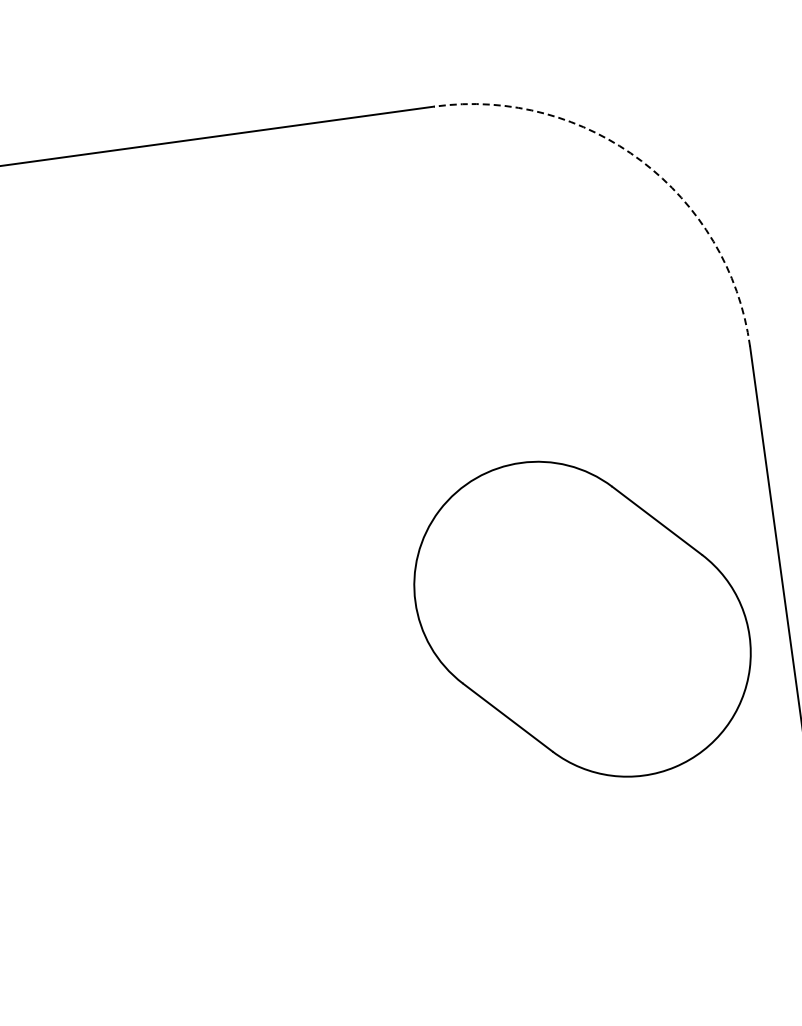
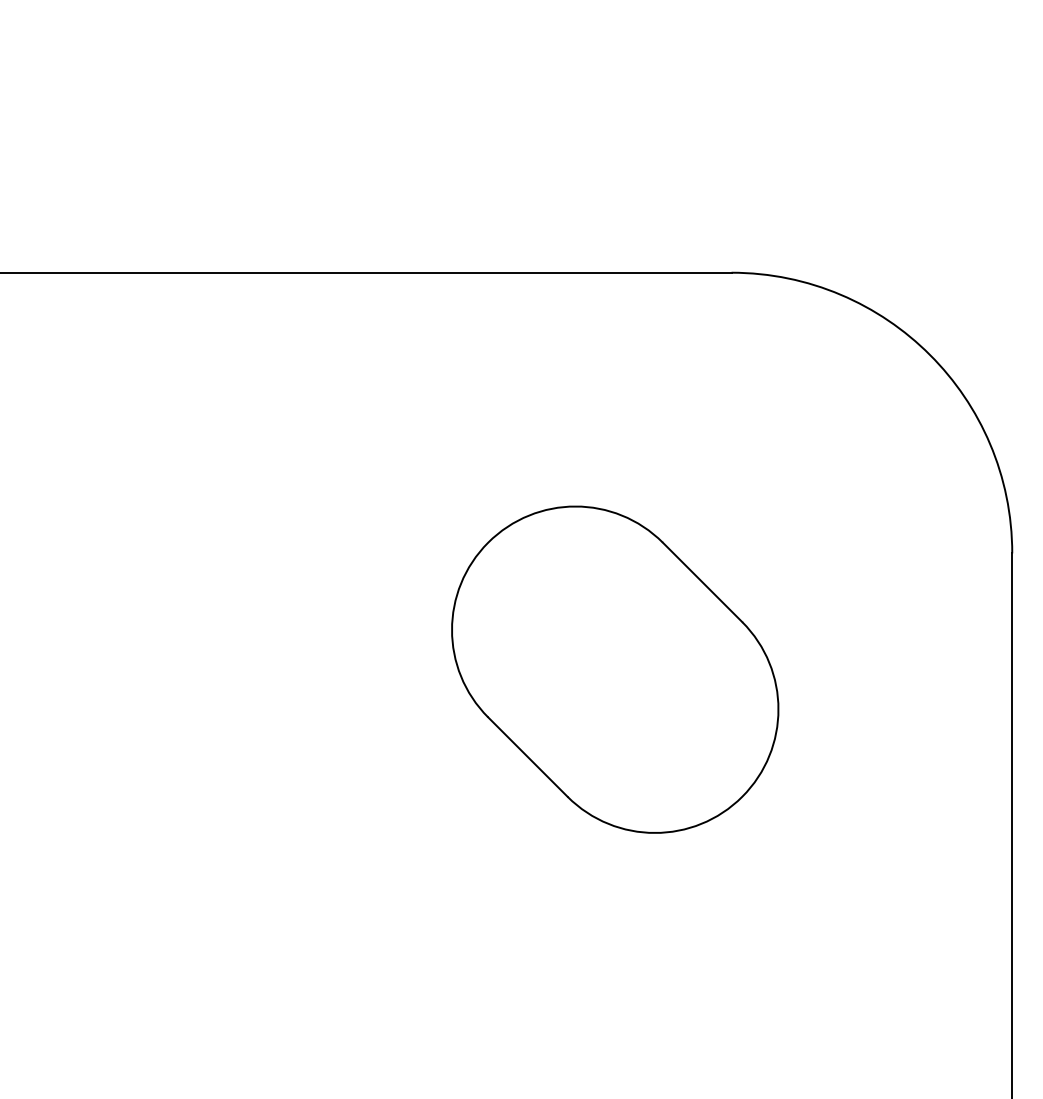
arc: (642, 160) -> (930, 354), dashed -> solid
part: (582, 618) -> (615, 669), moved

